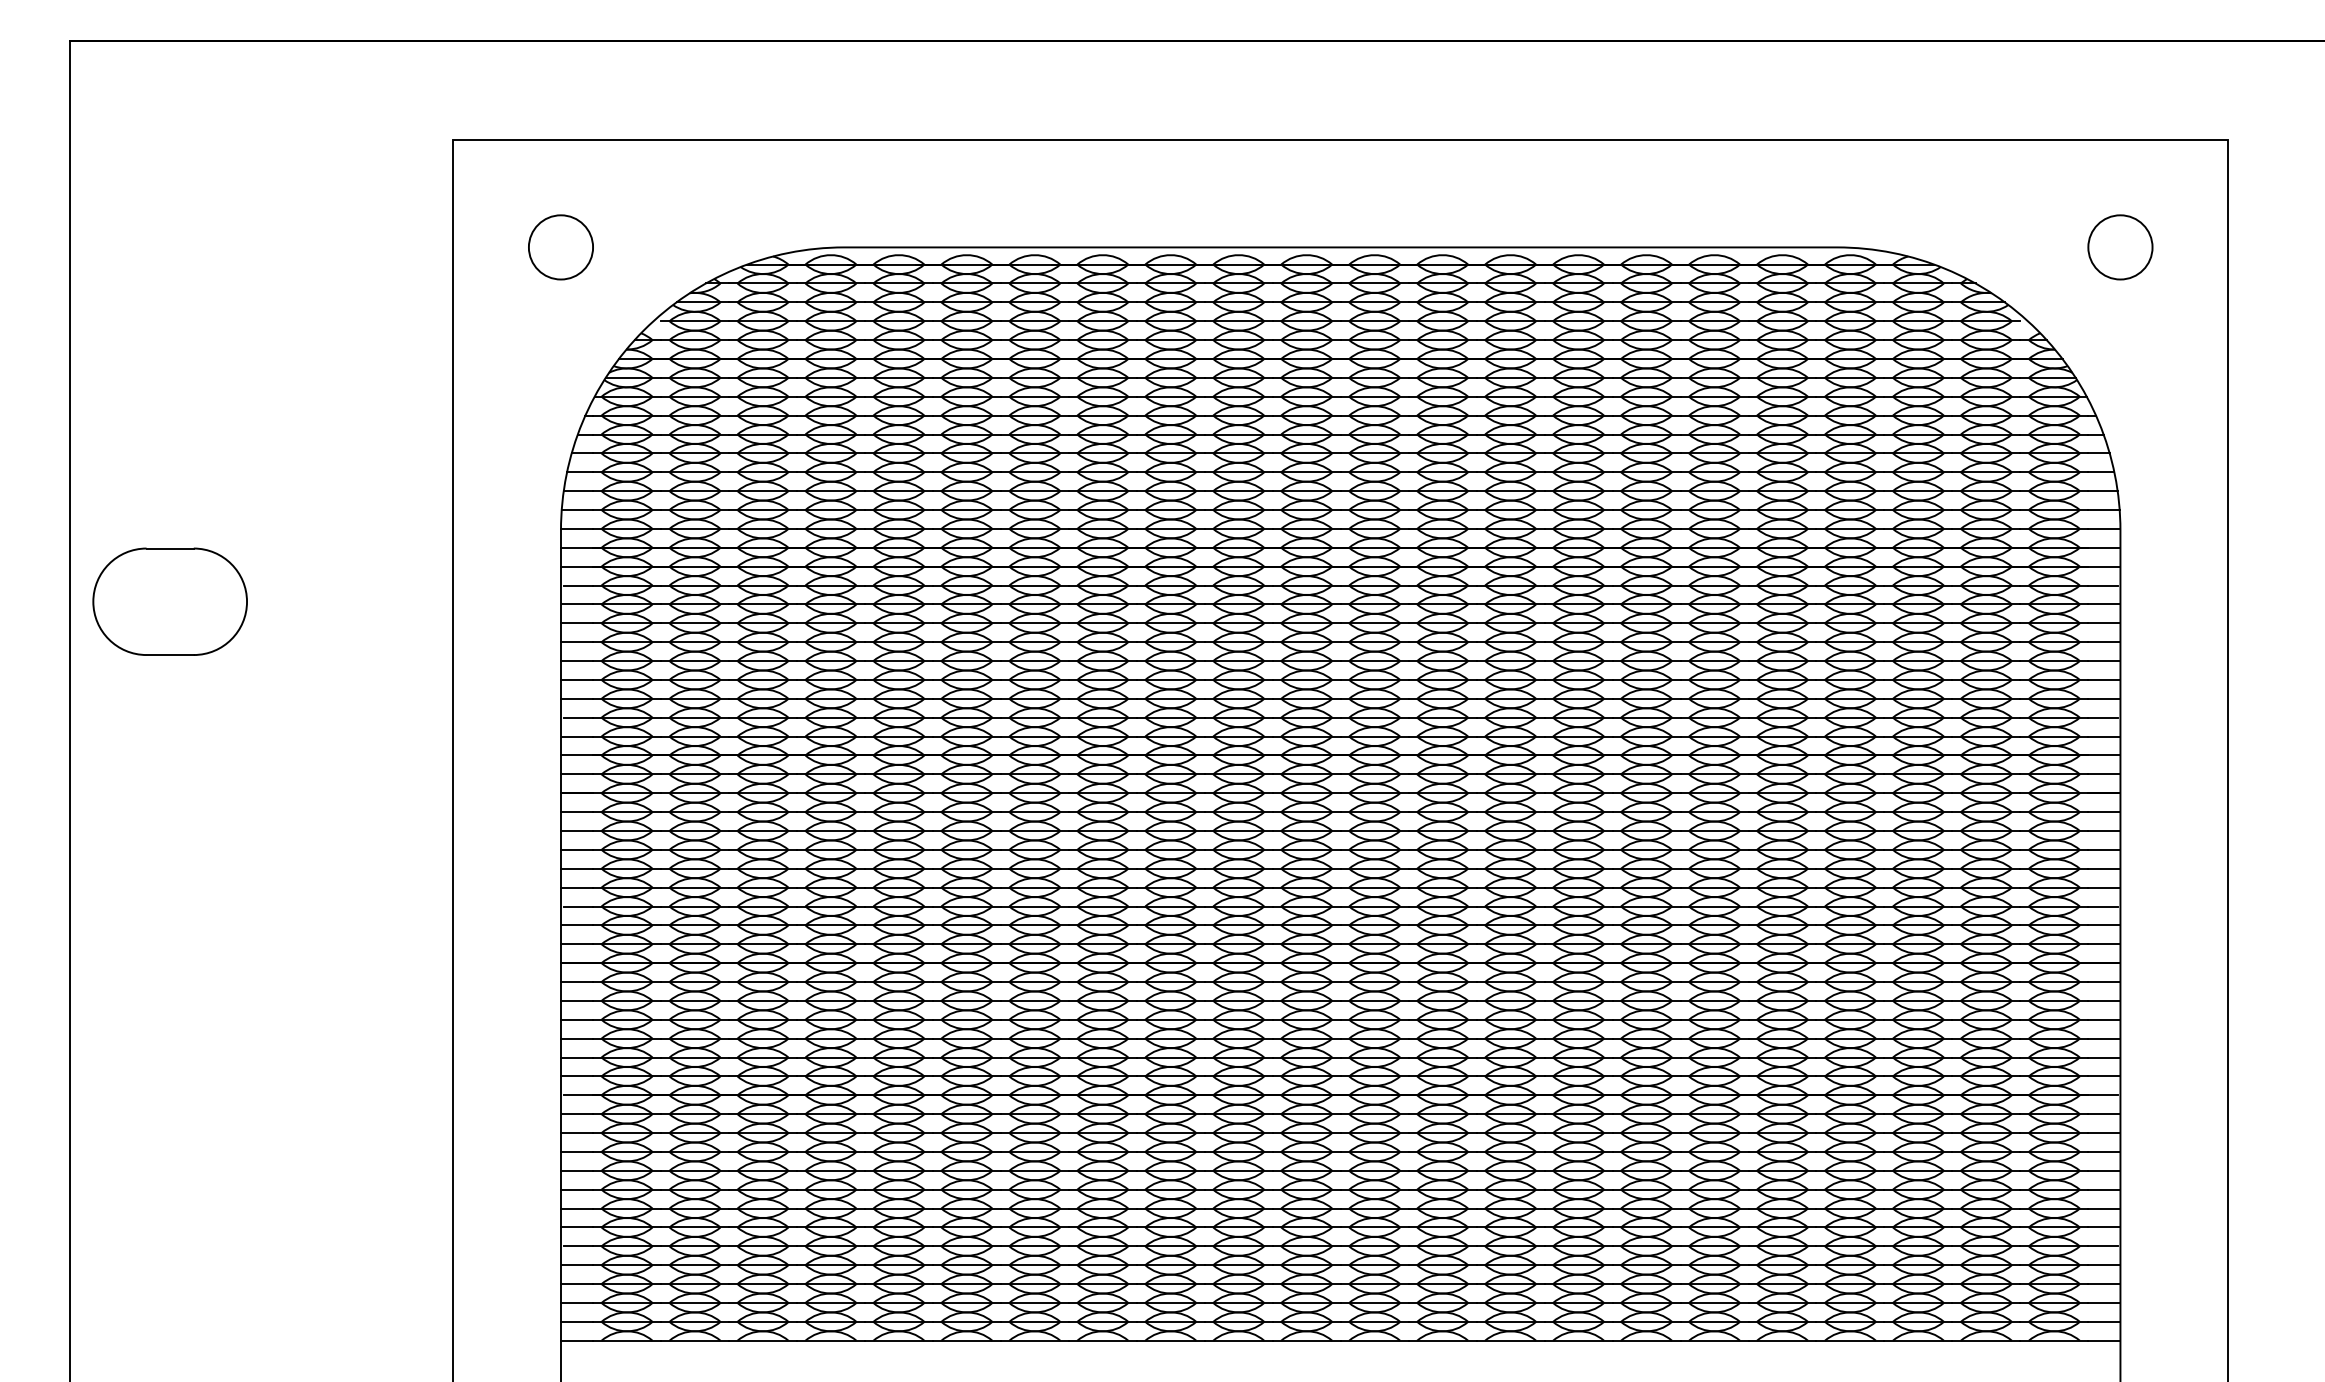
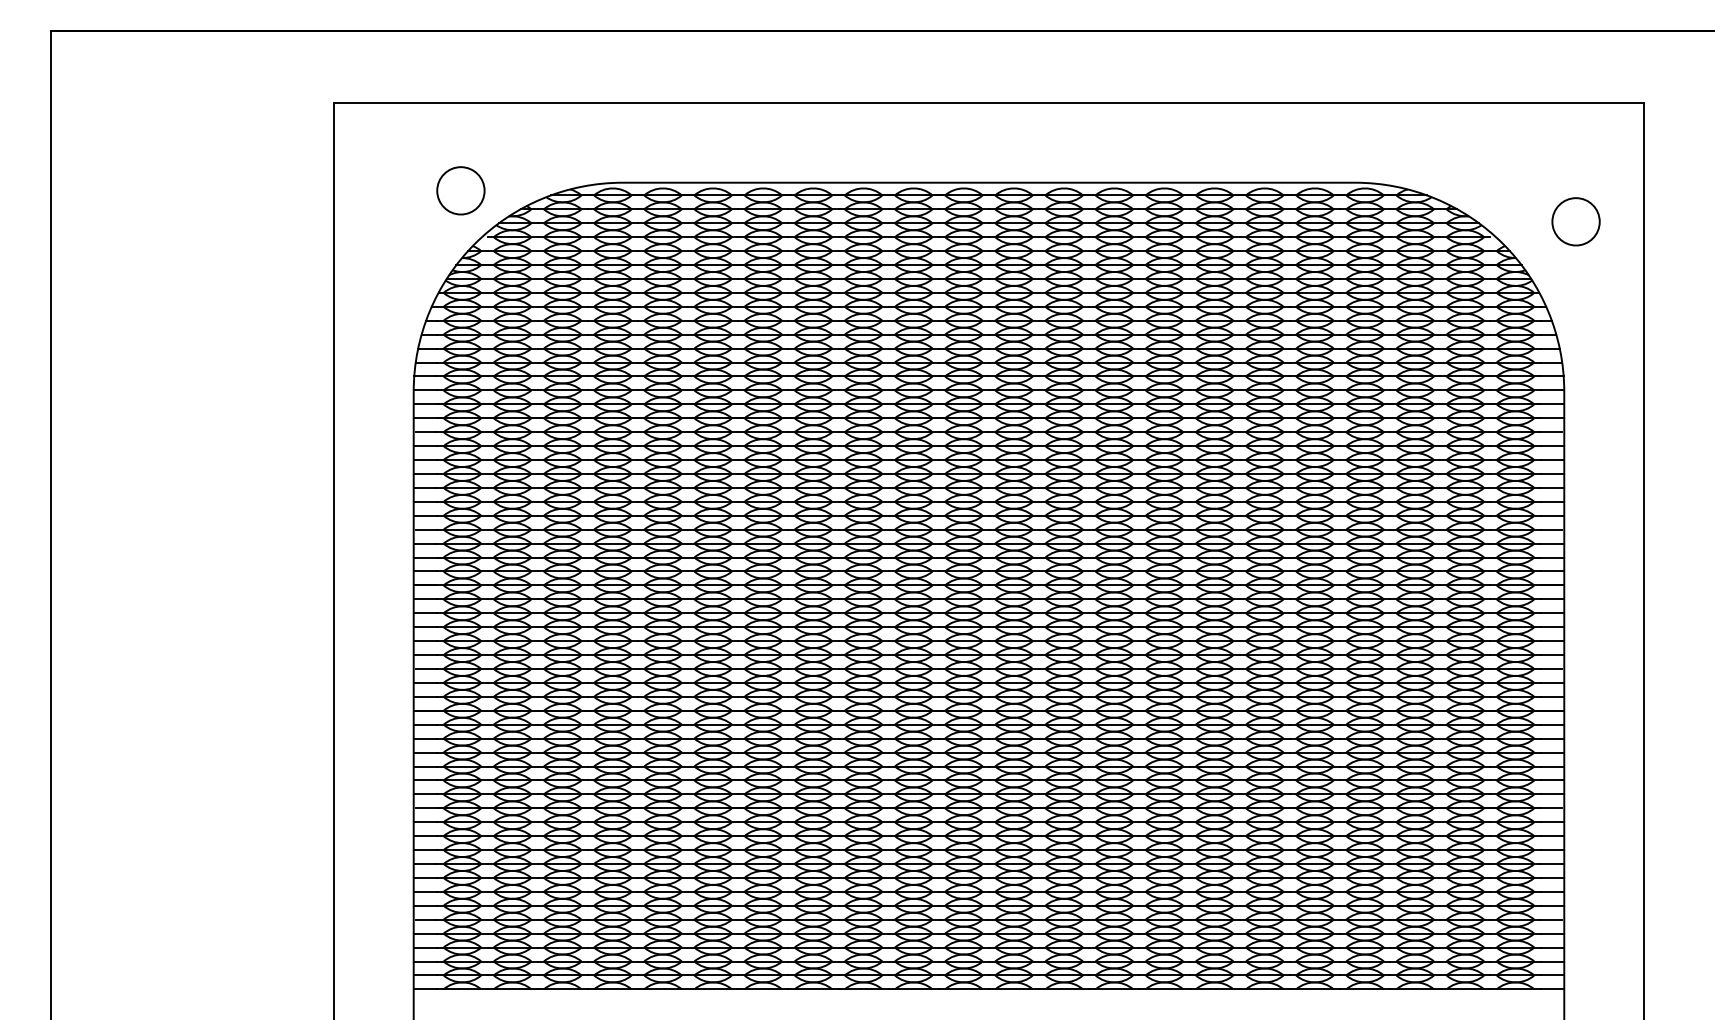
circle: (560, 247) -> (460, 190), moved
circle: (2120, 247) -> (1576, 221), moved
part: (169, 601) -> (124, 443), removed

